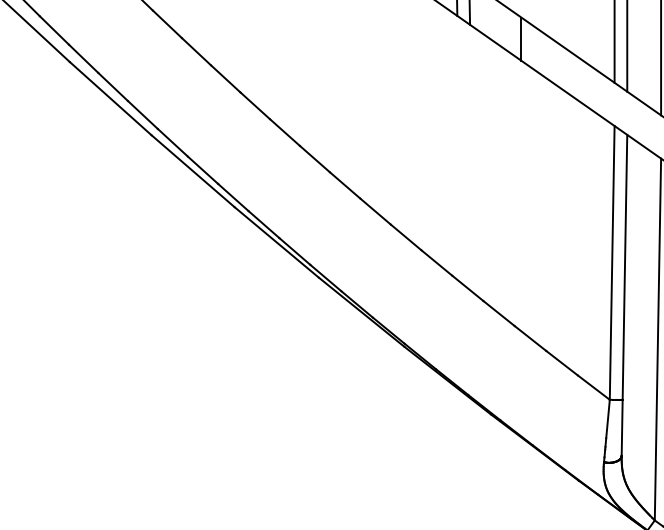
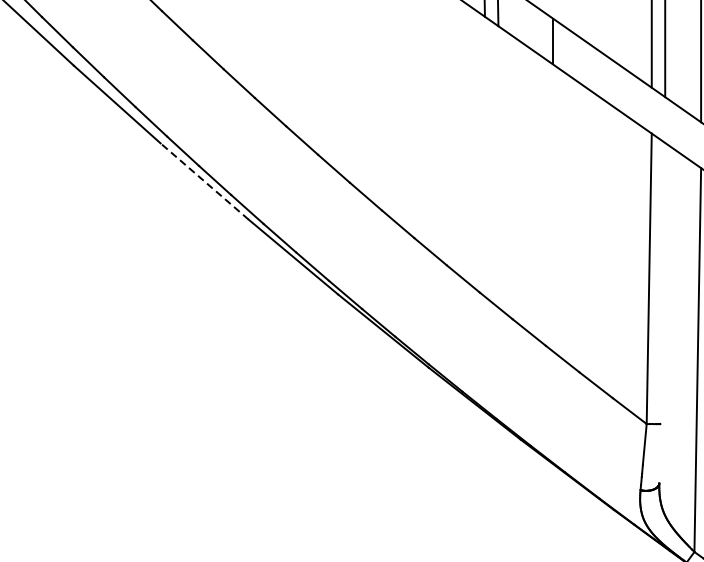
line: (193, 171) -> (205, 181), solid -> dashed
line: (624, 294) -> (662, 312), removed

